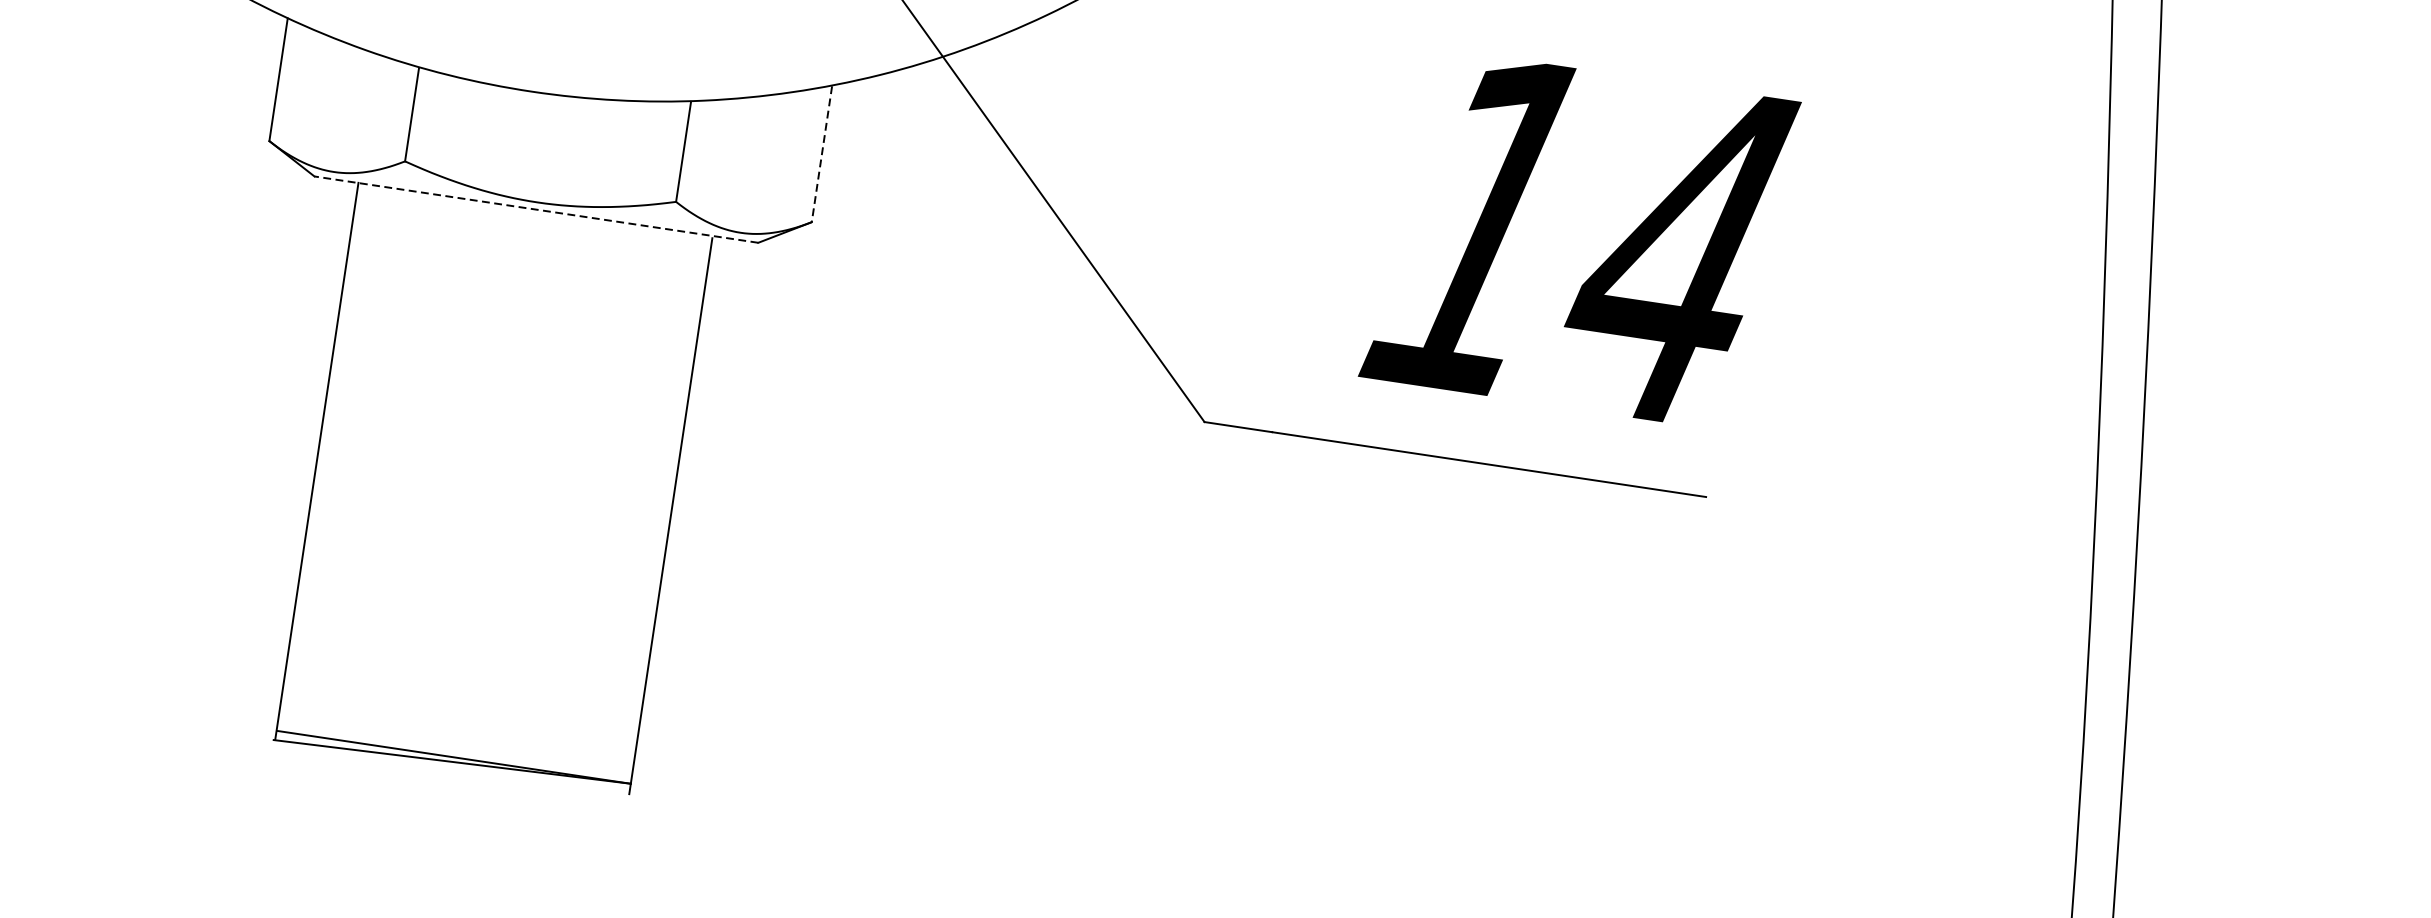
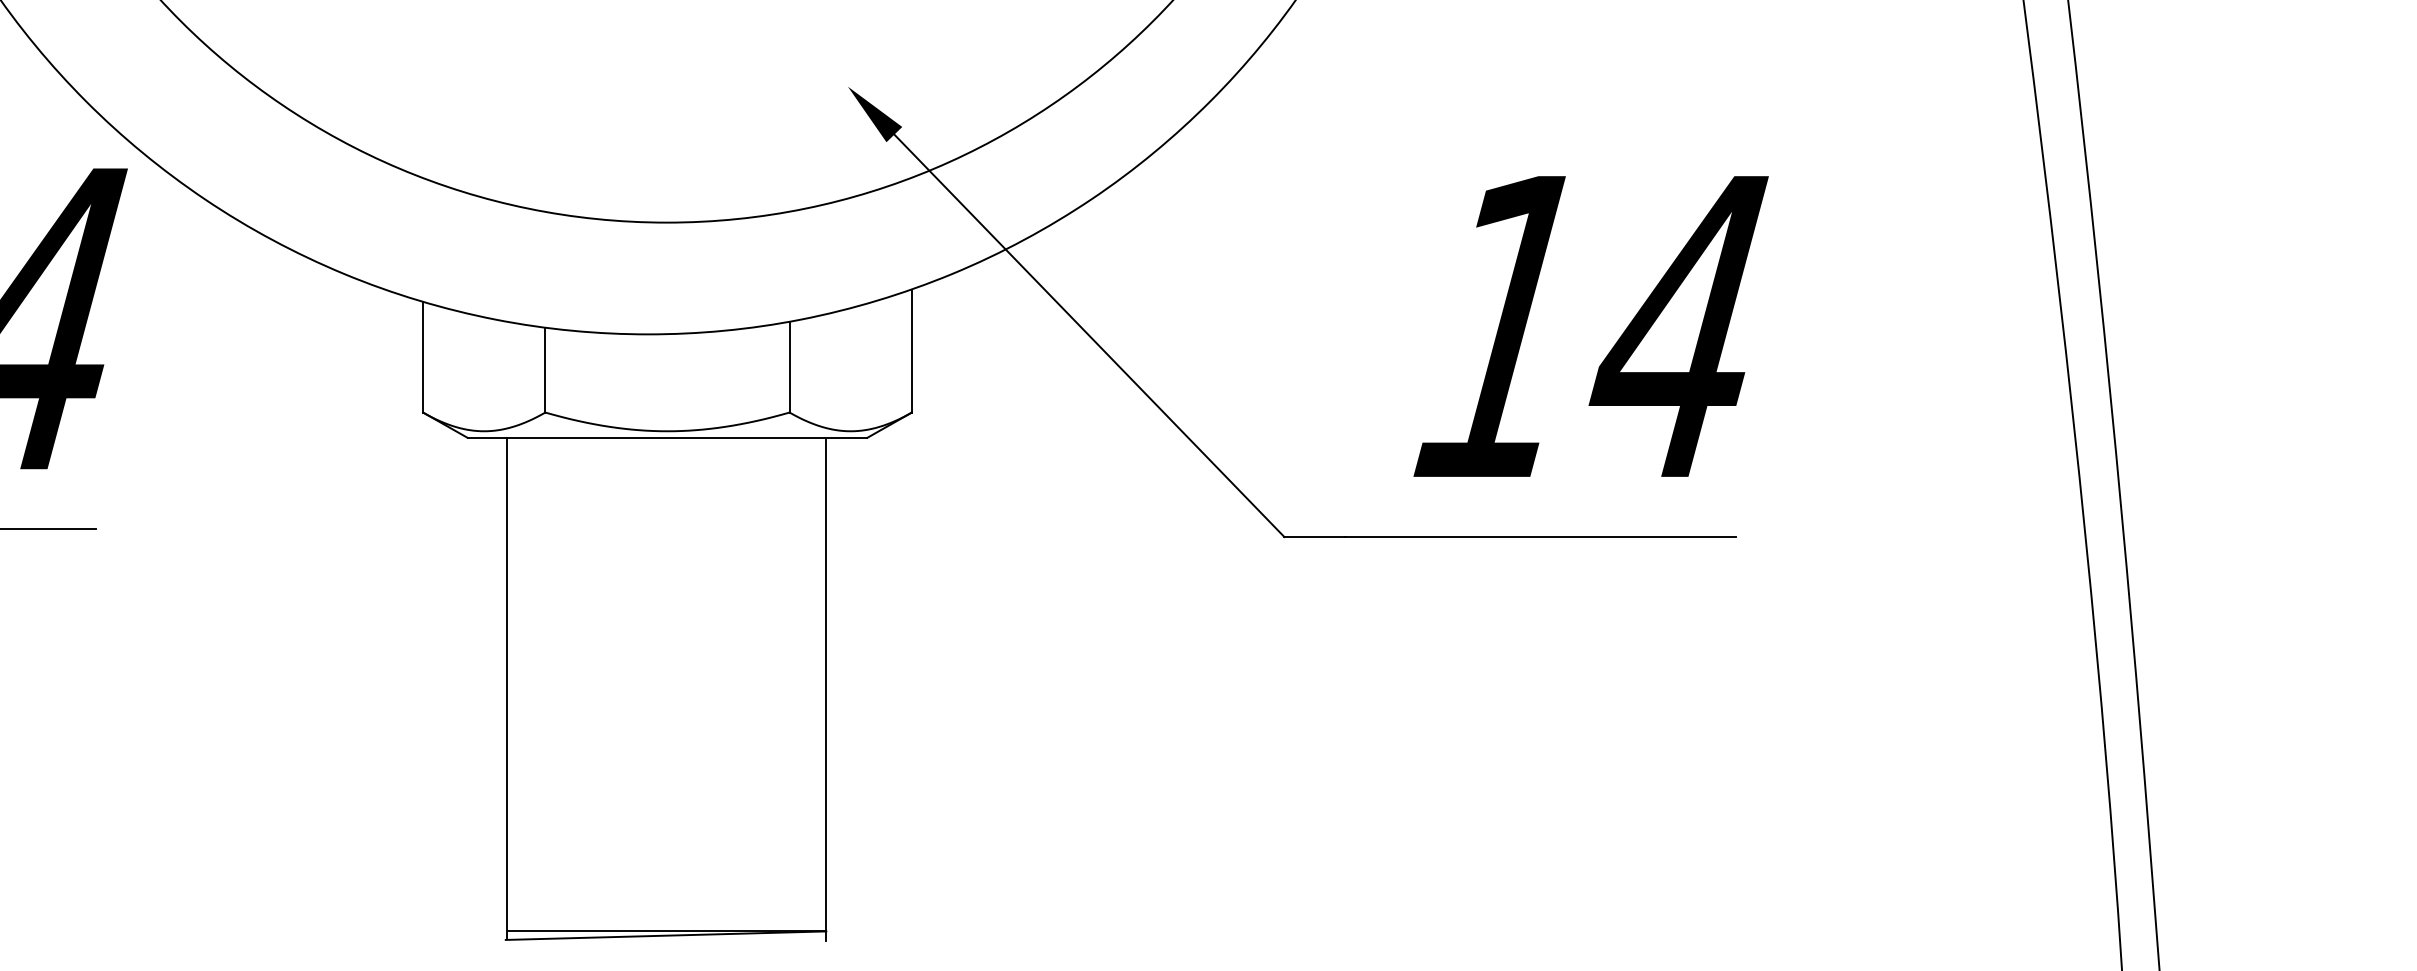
line: (821, 154) -> (911, 351), dashed -> solid
line: (536, 209) -> (667, 437), dashed -> solid

